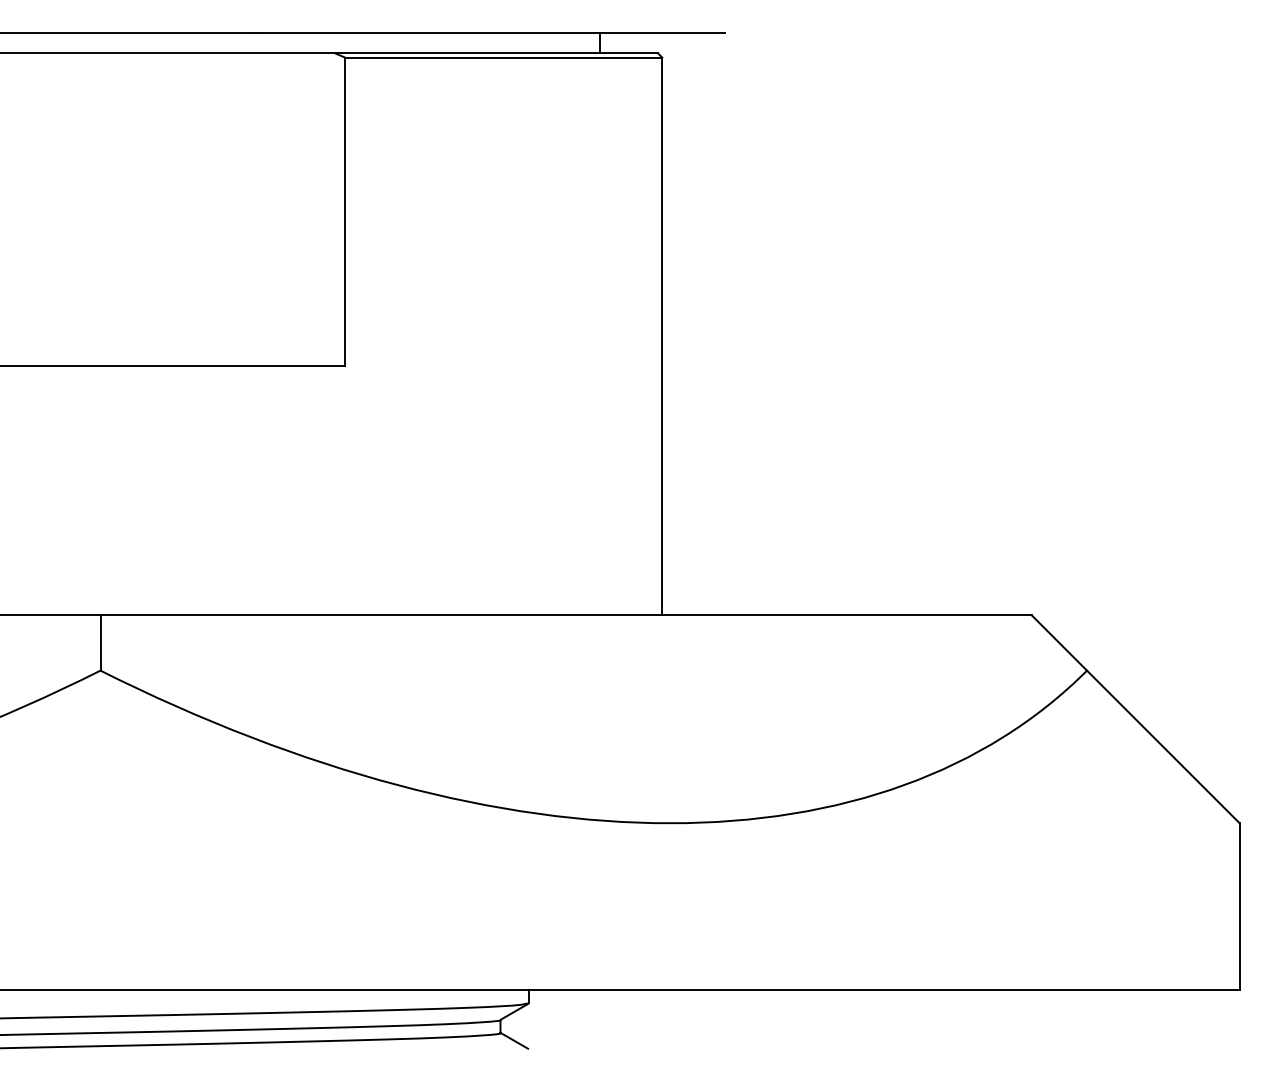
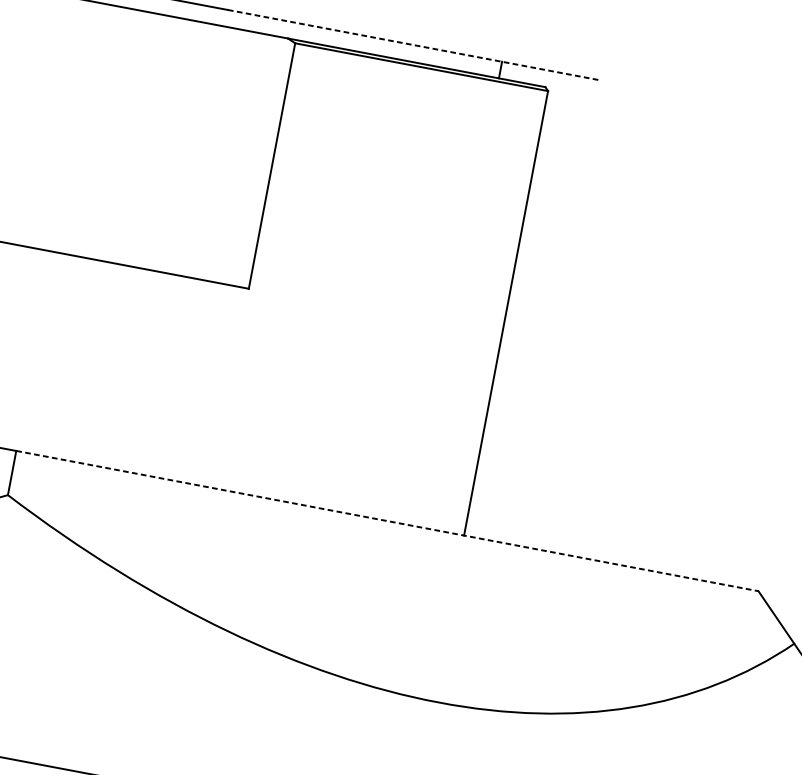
line: (490, 32) -> (414, 45), solid -> dashed
line: (566, 615) -> (387, 521), solid -> dashed

